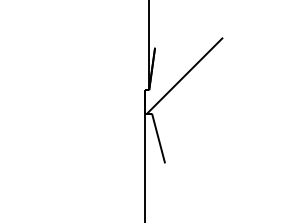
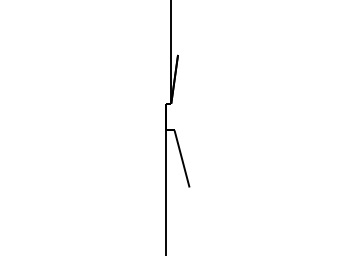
line: (184, 75) -> (211, 86), removed

